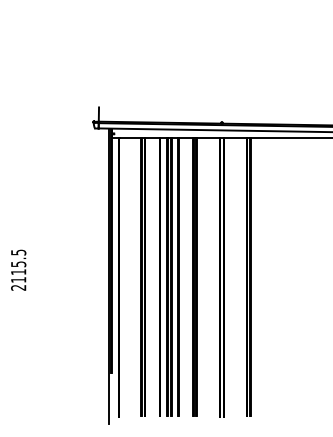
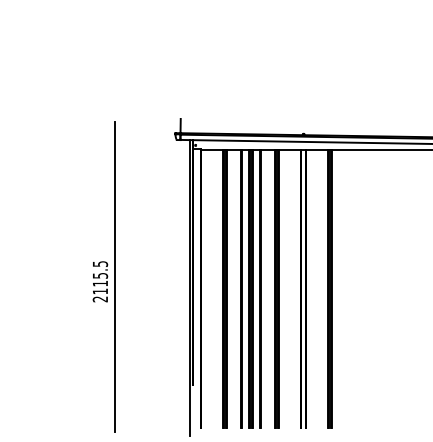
line: (33, 264) -> (115, 276), added

